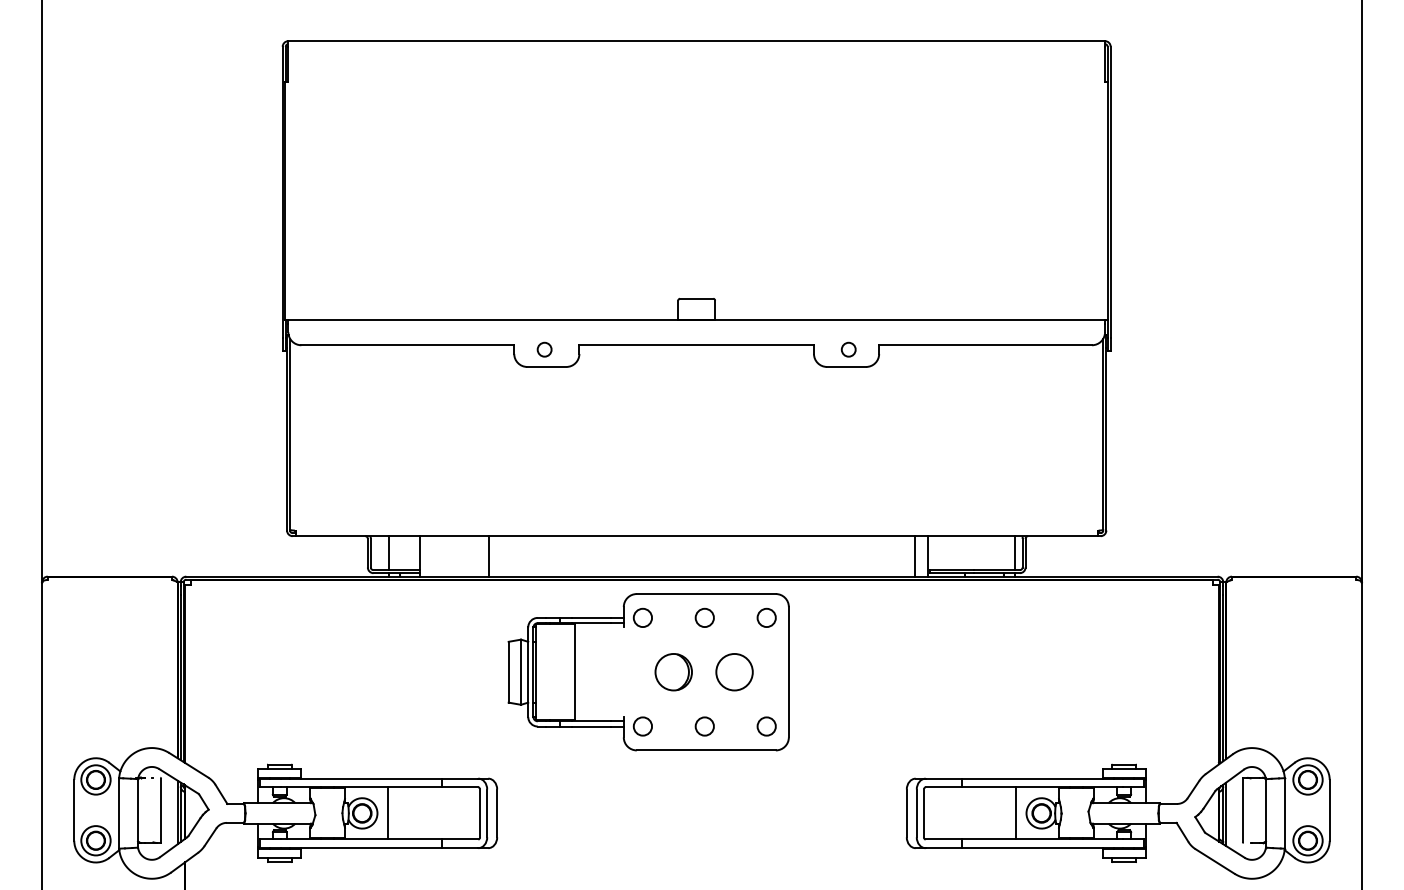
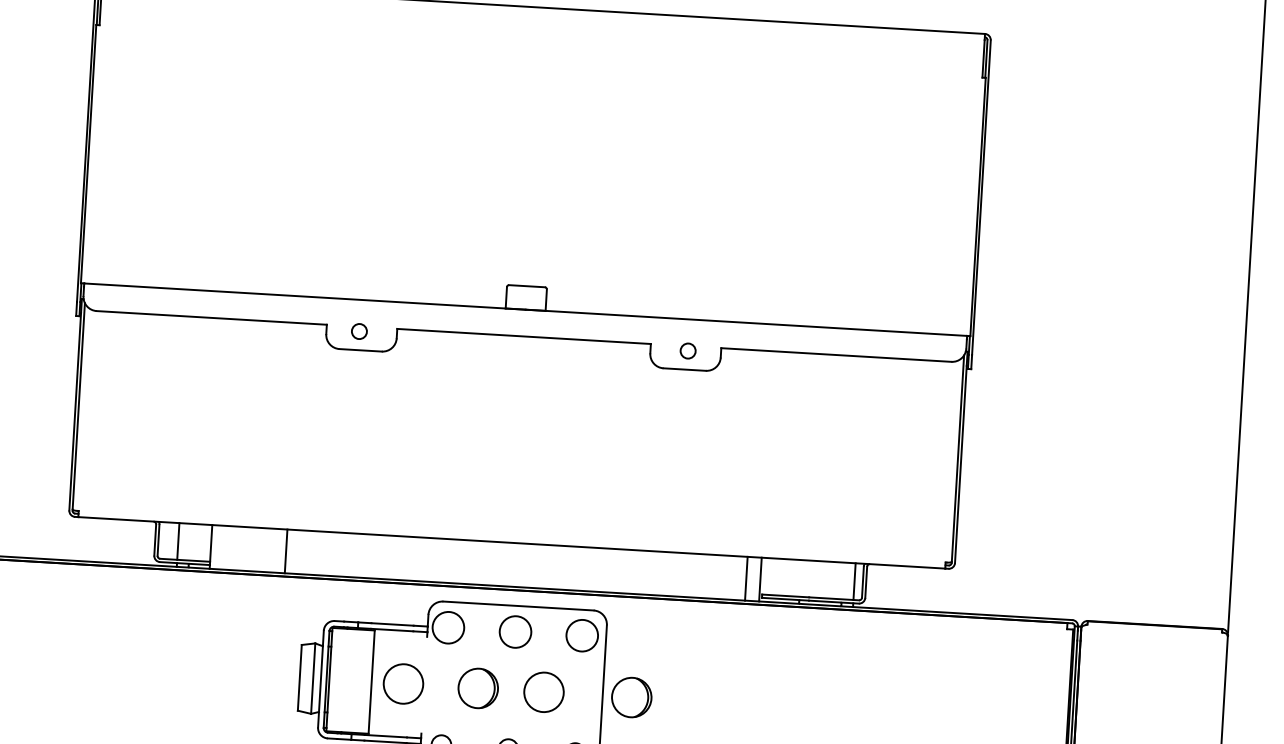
circle: (642, 617) -> (448, 627), size x1.6
circle: (704, 617) -> (515, 631), size x1.6
circle: (766, 617) -> (582, 635), size x1.6
circle: (604, 672) -> (403, 684), added
part: (815, 672) -> (631, 697), added

